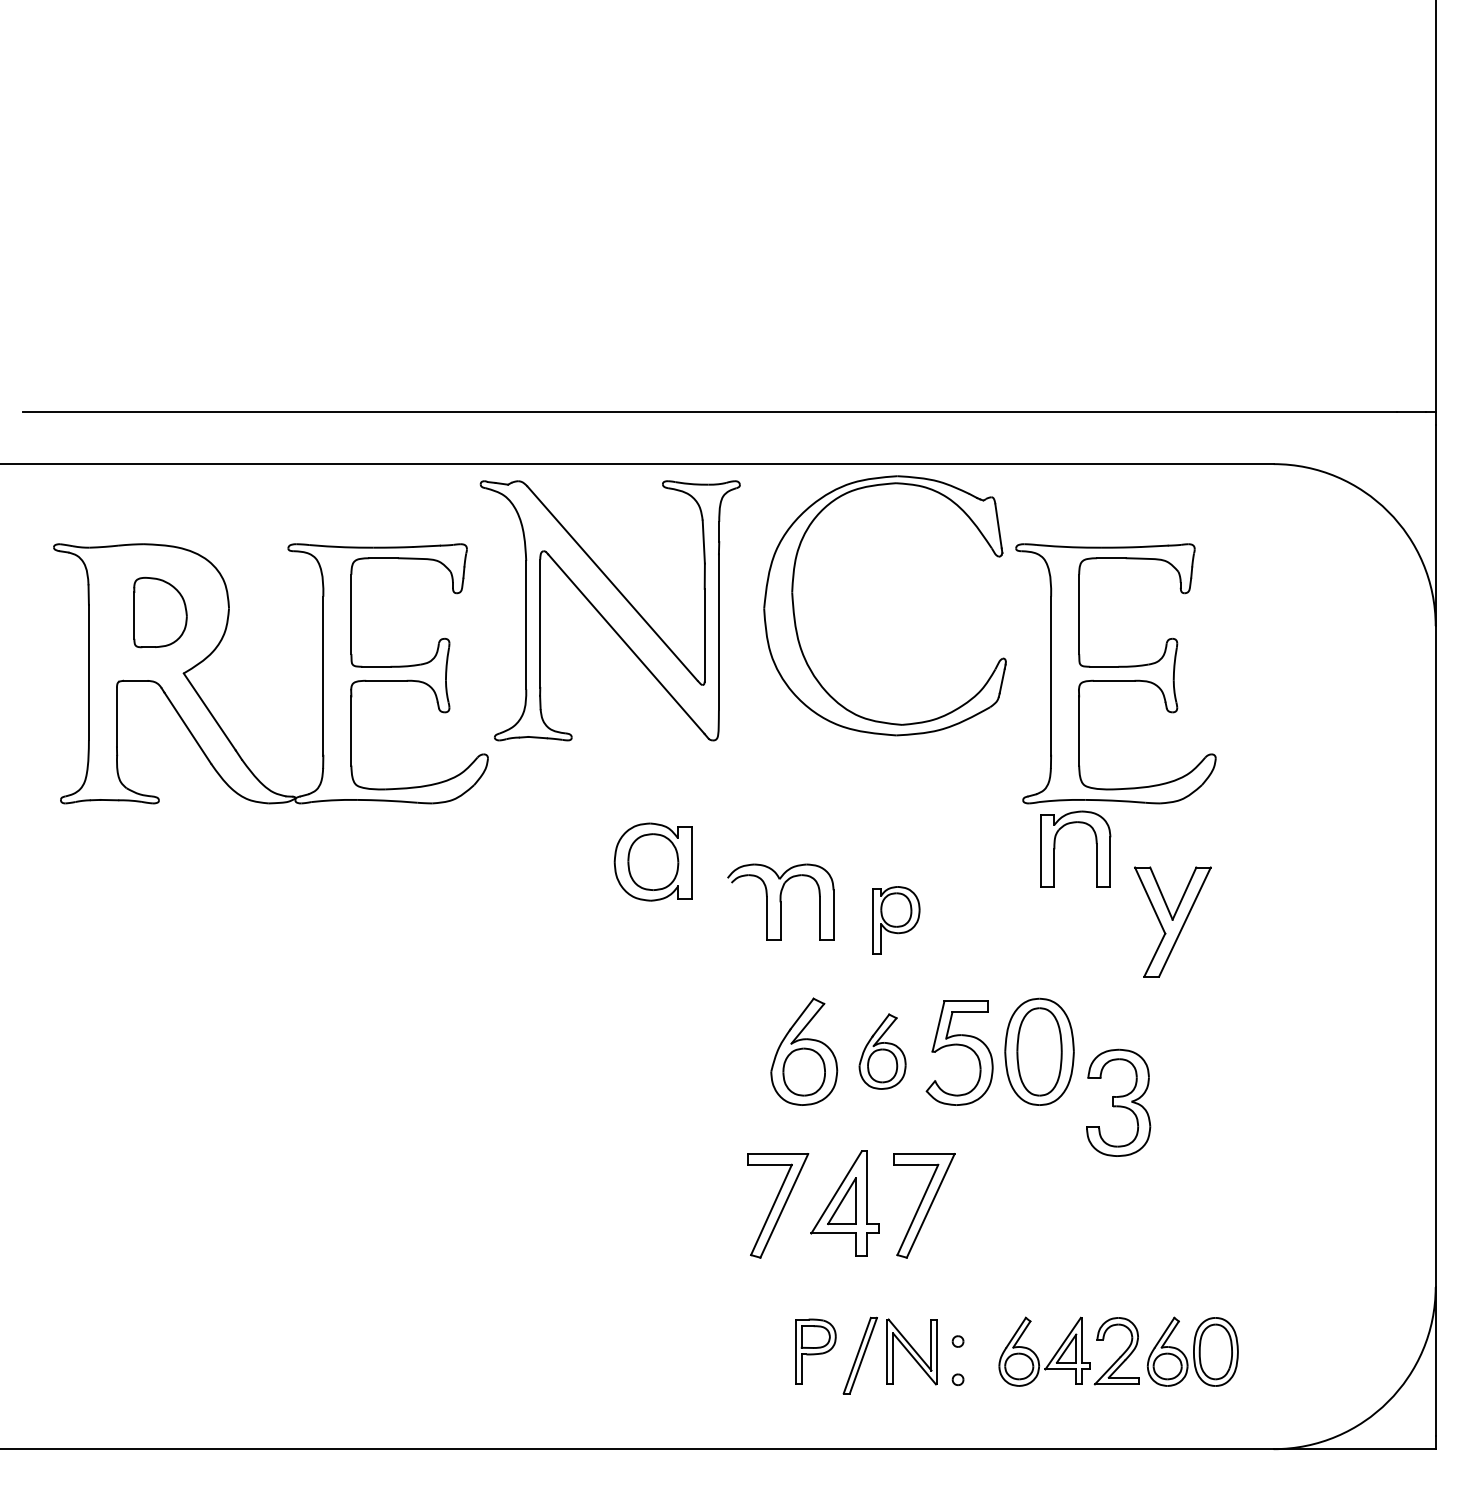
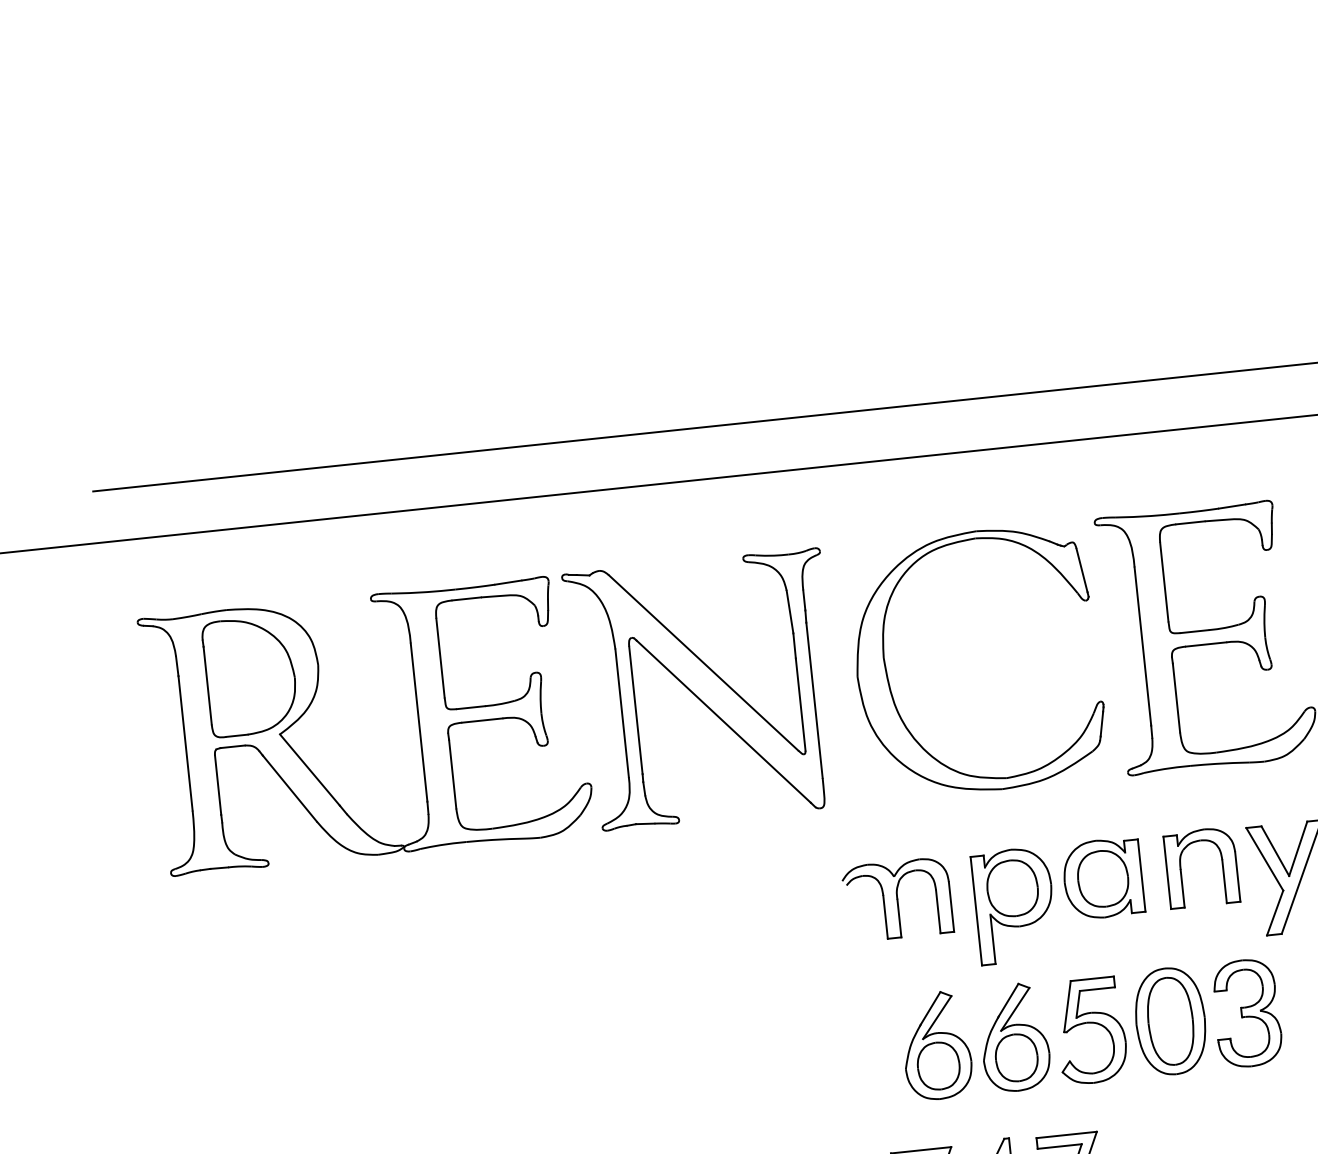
part: (609, 610) -> (703, 689), moved
part: (160, 612) -> (250, 676), size x1.67
part: (795, 616) -> (889, 681), moved
part: (1055, 848) -> (1181, 868), moved
part: (652, 861) -> (1102, 878), moved
part: (896, 920) -> (1014, 905), size x1.67
part: (882, 1051) -> (1014, 1037), size x1.43
part: (1118, 1102) -> (1247, 1012), moved

